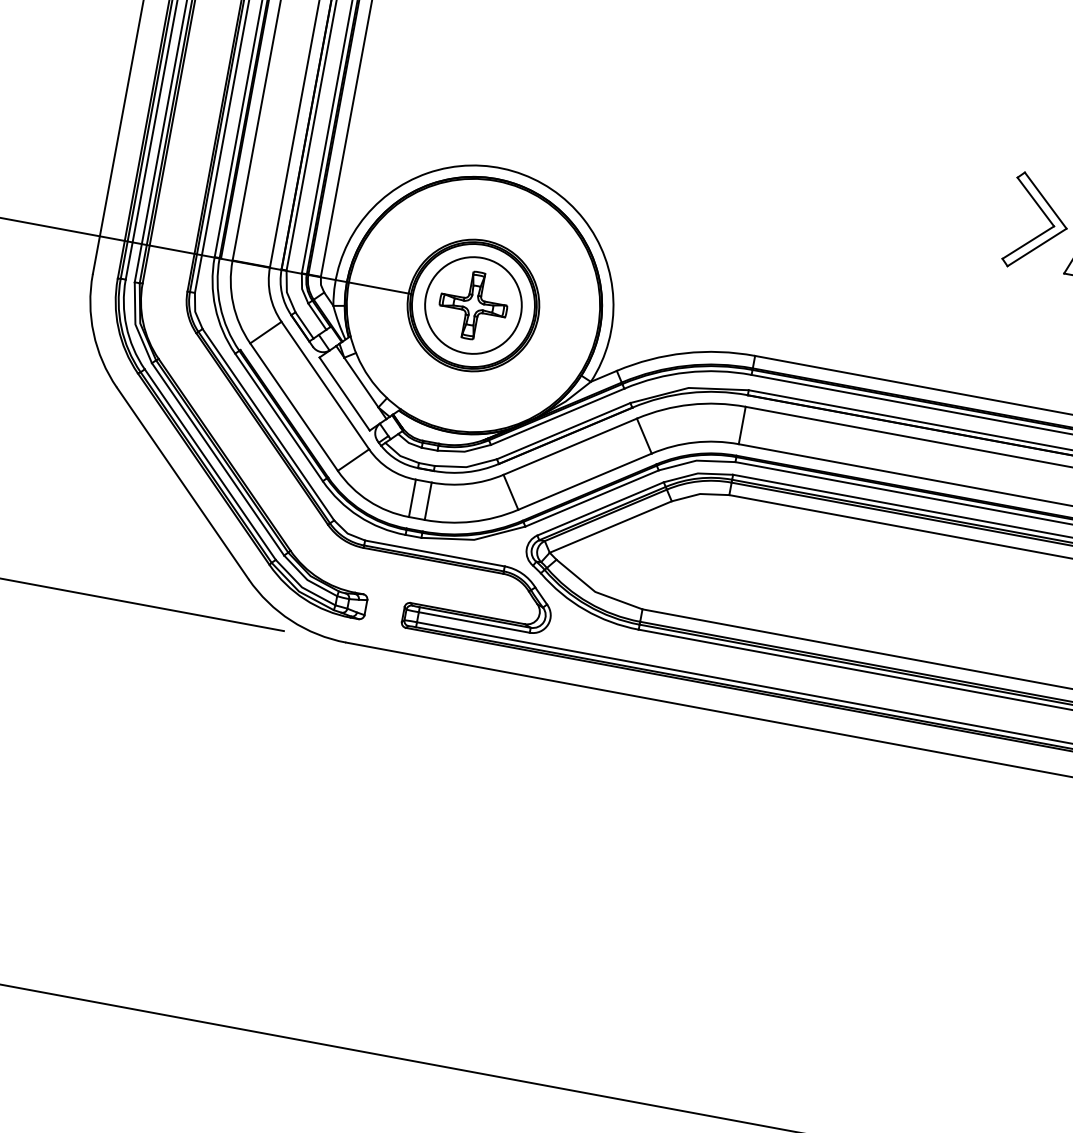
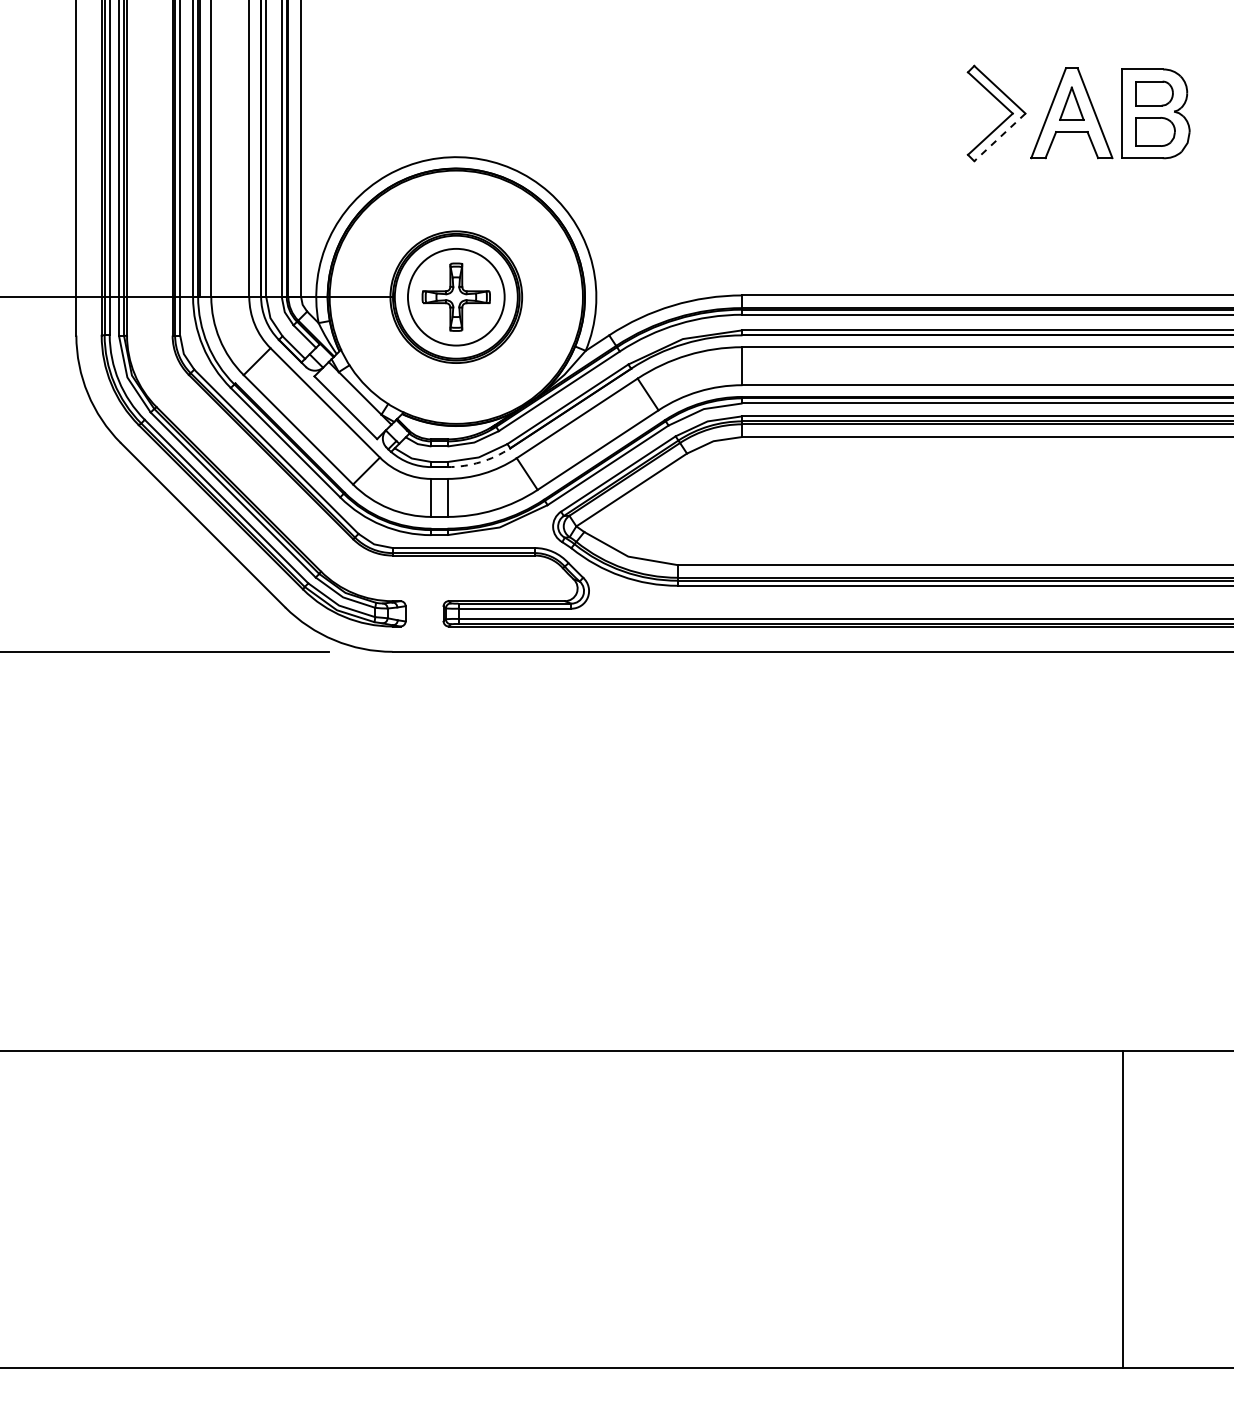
line: (1036, 247) -> (999, 137), solid -> dashed
arc: (467, 472) -> (480, 462), solid -> dashed

